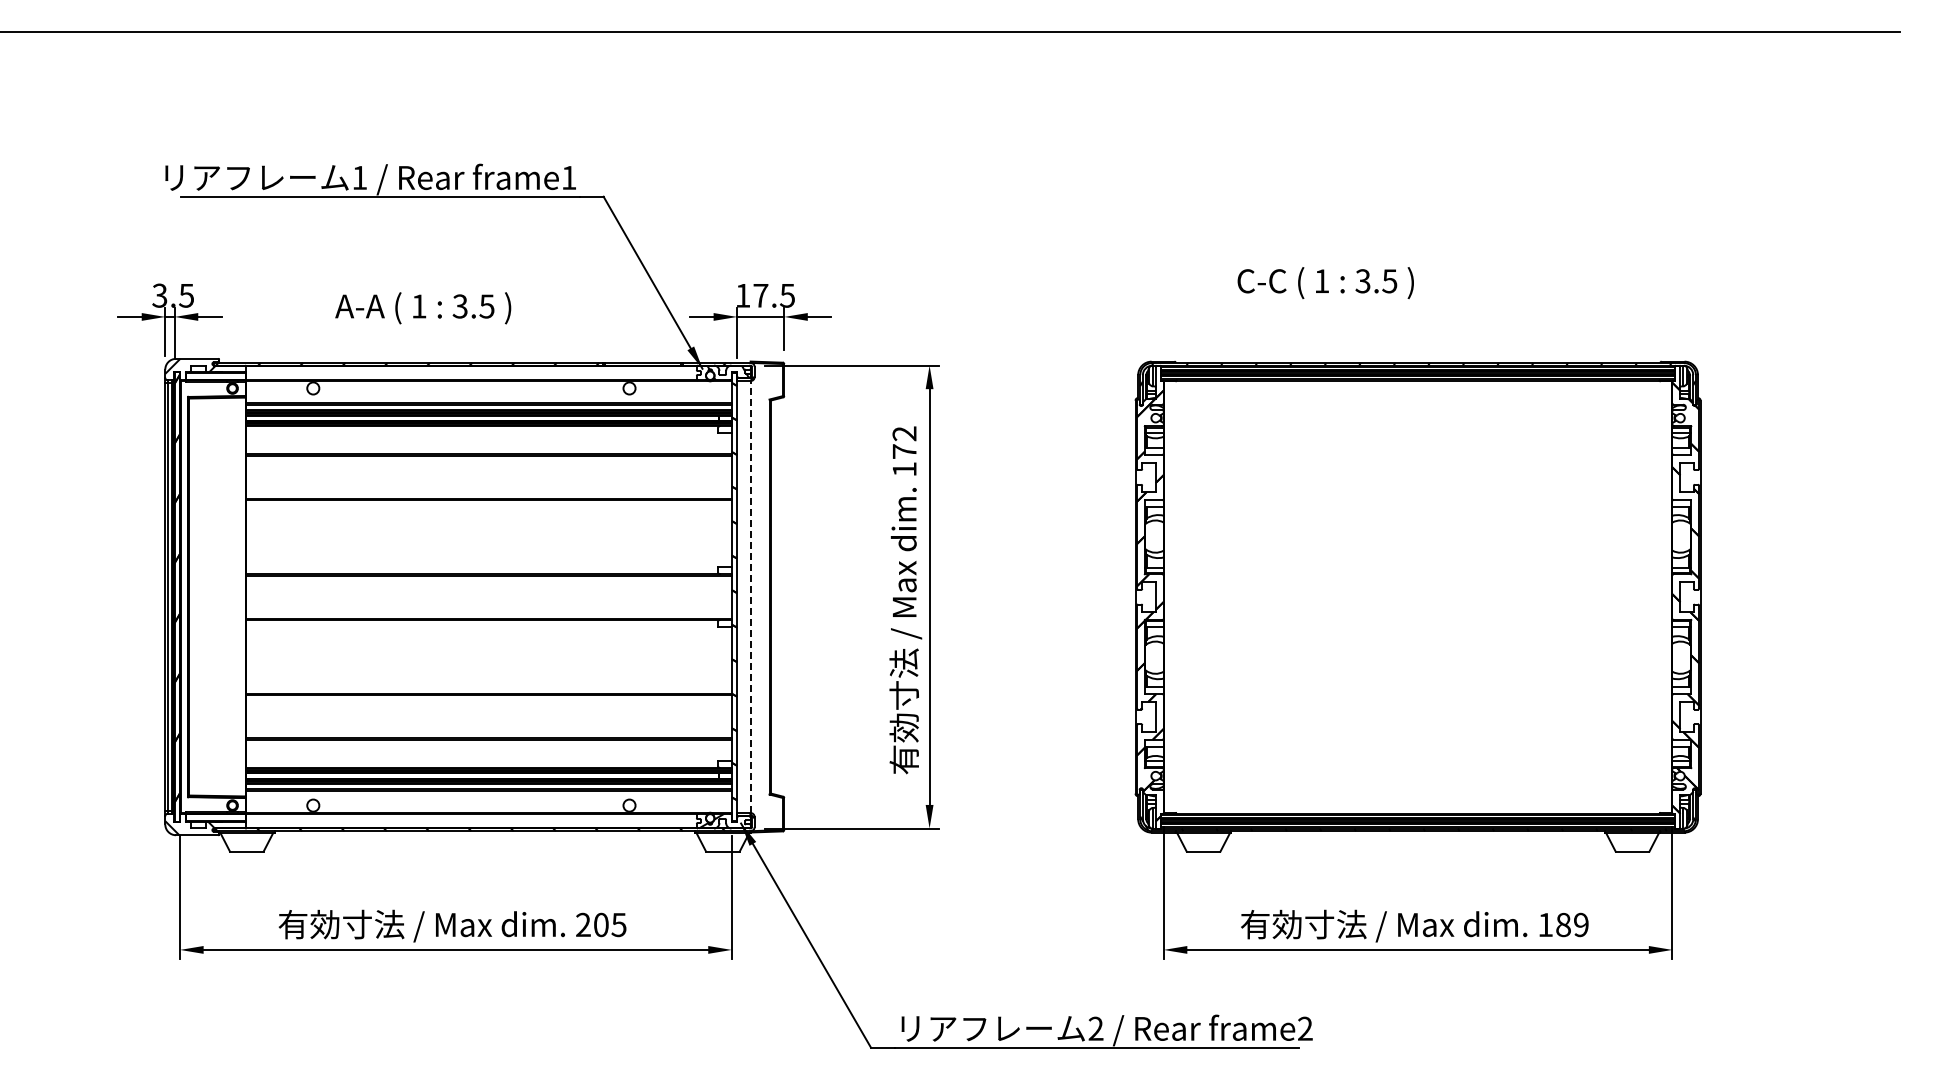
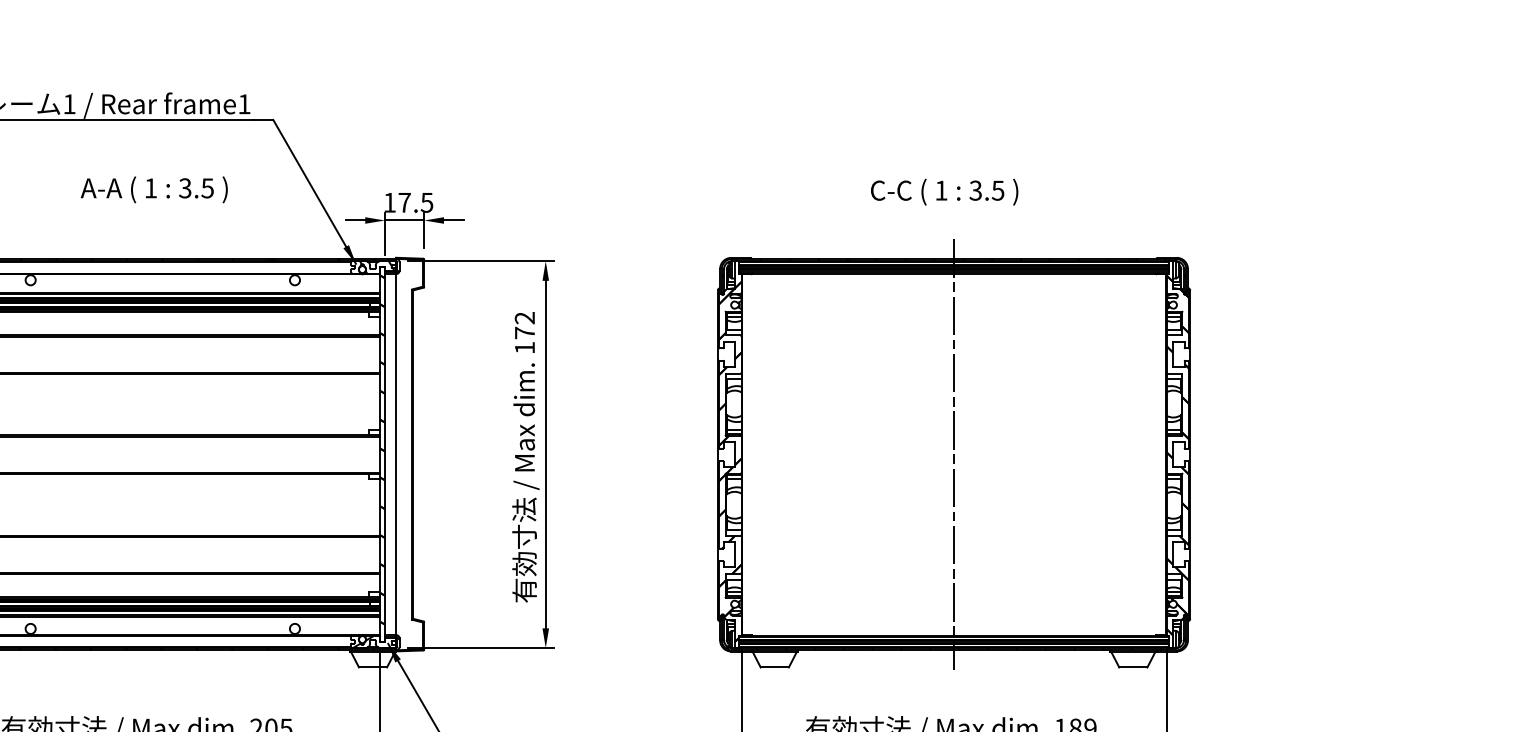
text: (1325, 283) -> (944, 192), moved
text: (423, 308) -> (154, 190), moved
line: (1418, 596) -> (954, 454), added
line: (750, 597) -> (396, 454), dashed -> solid

